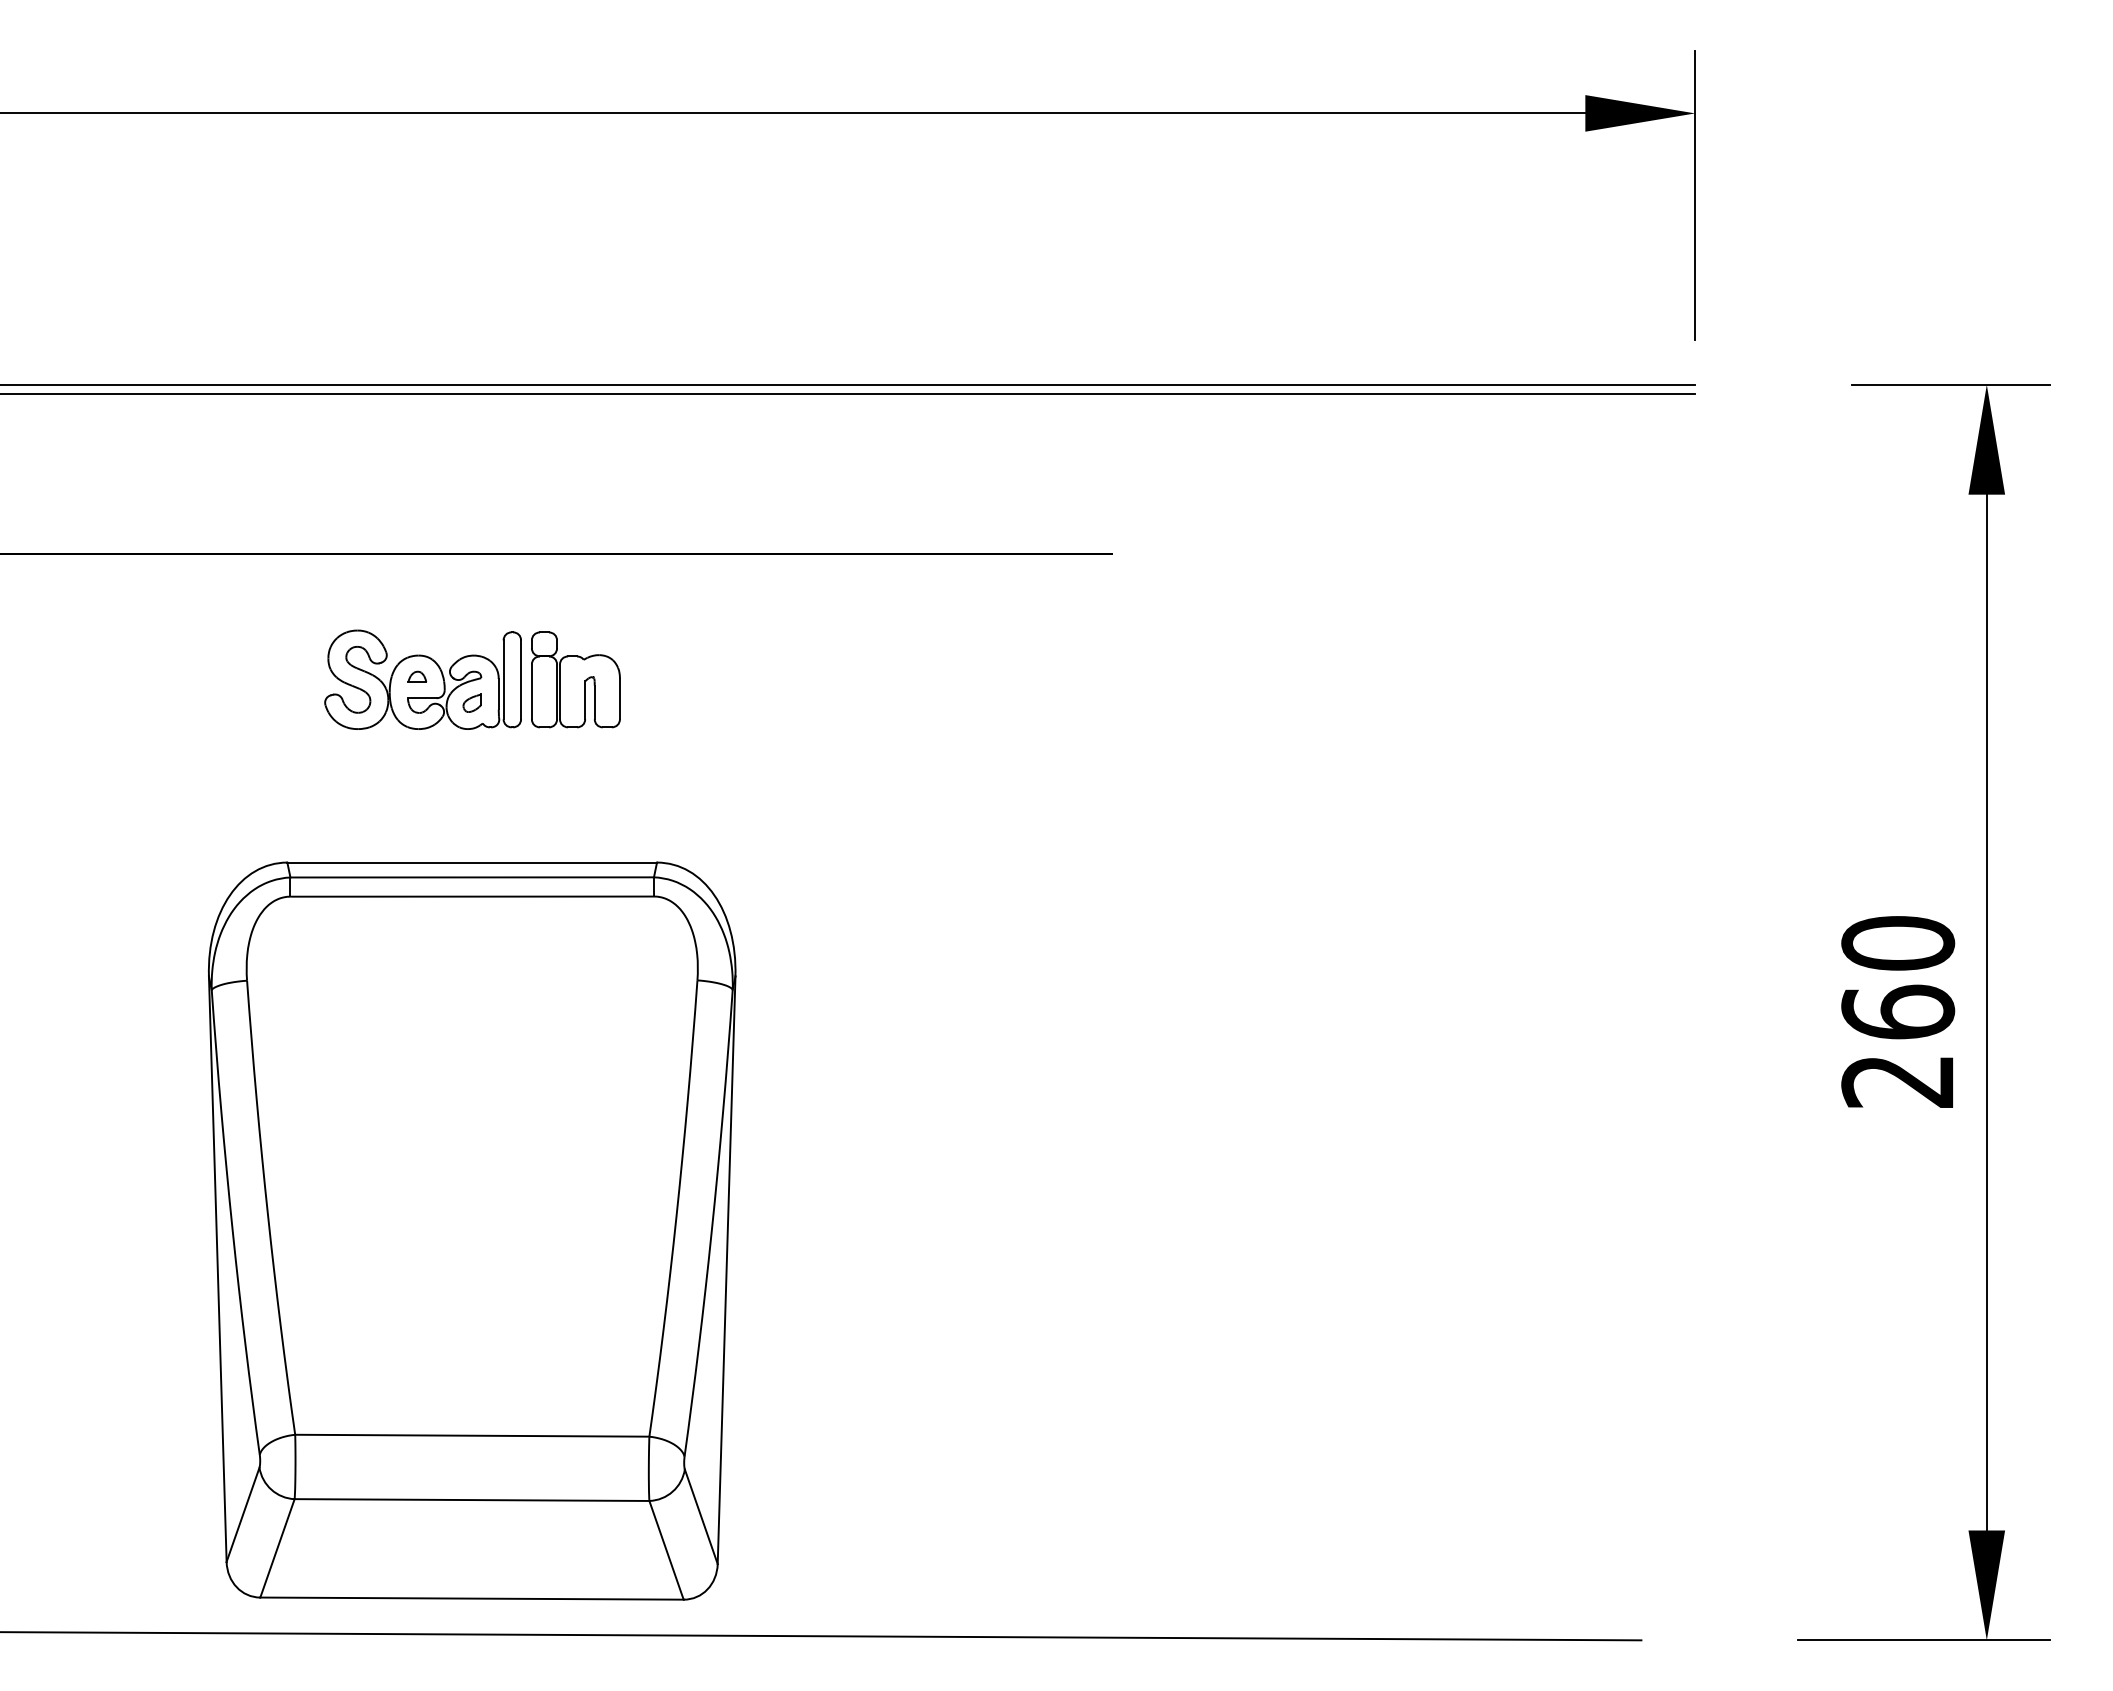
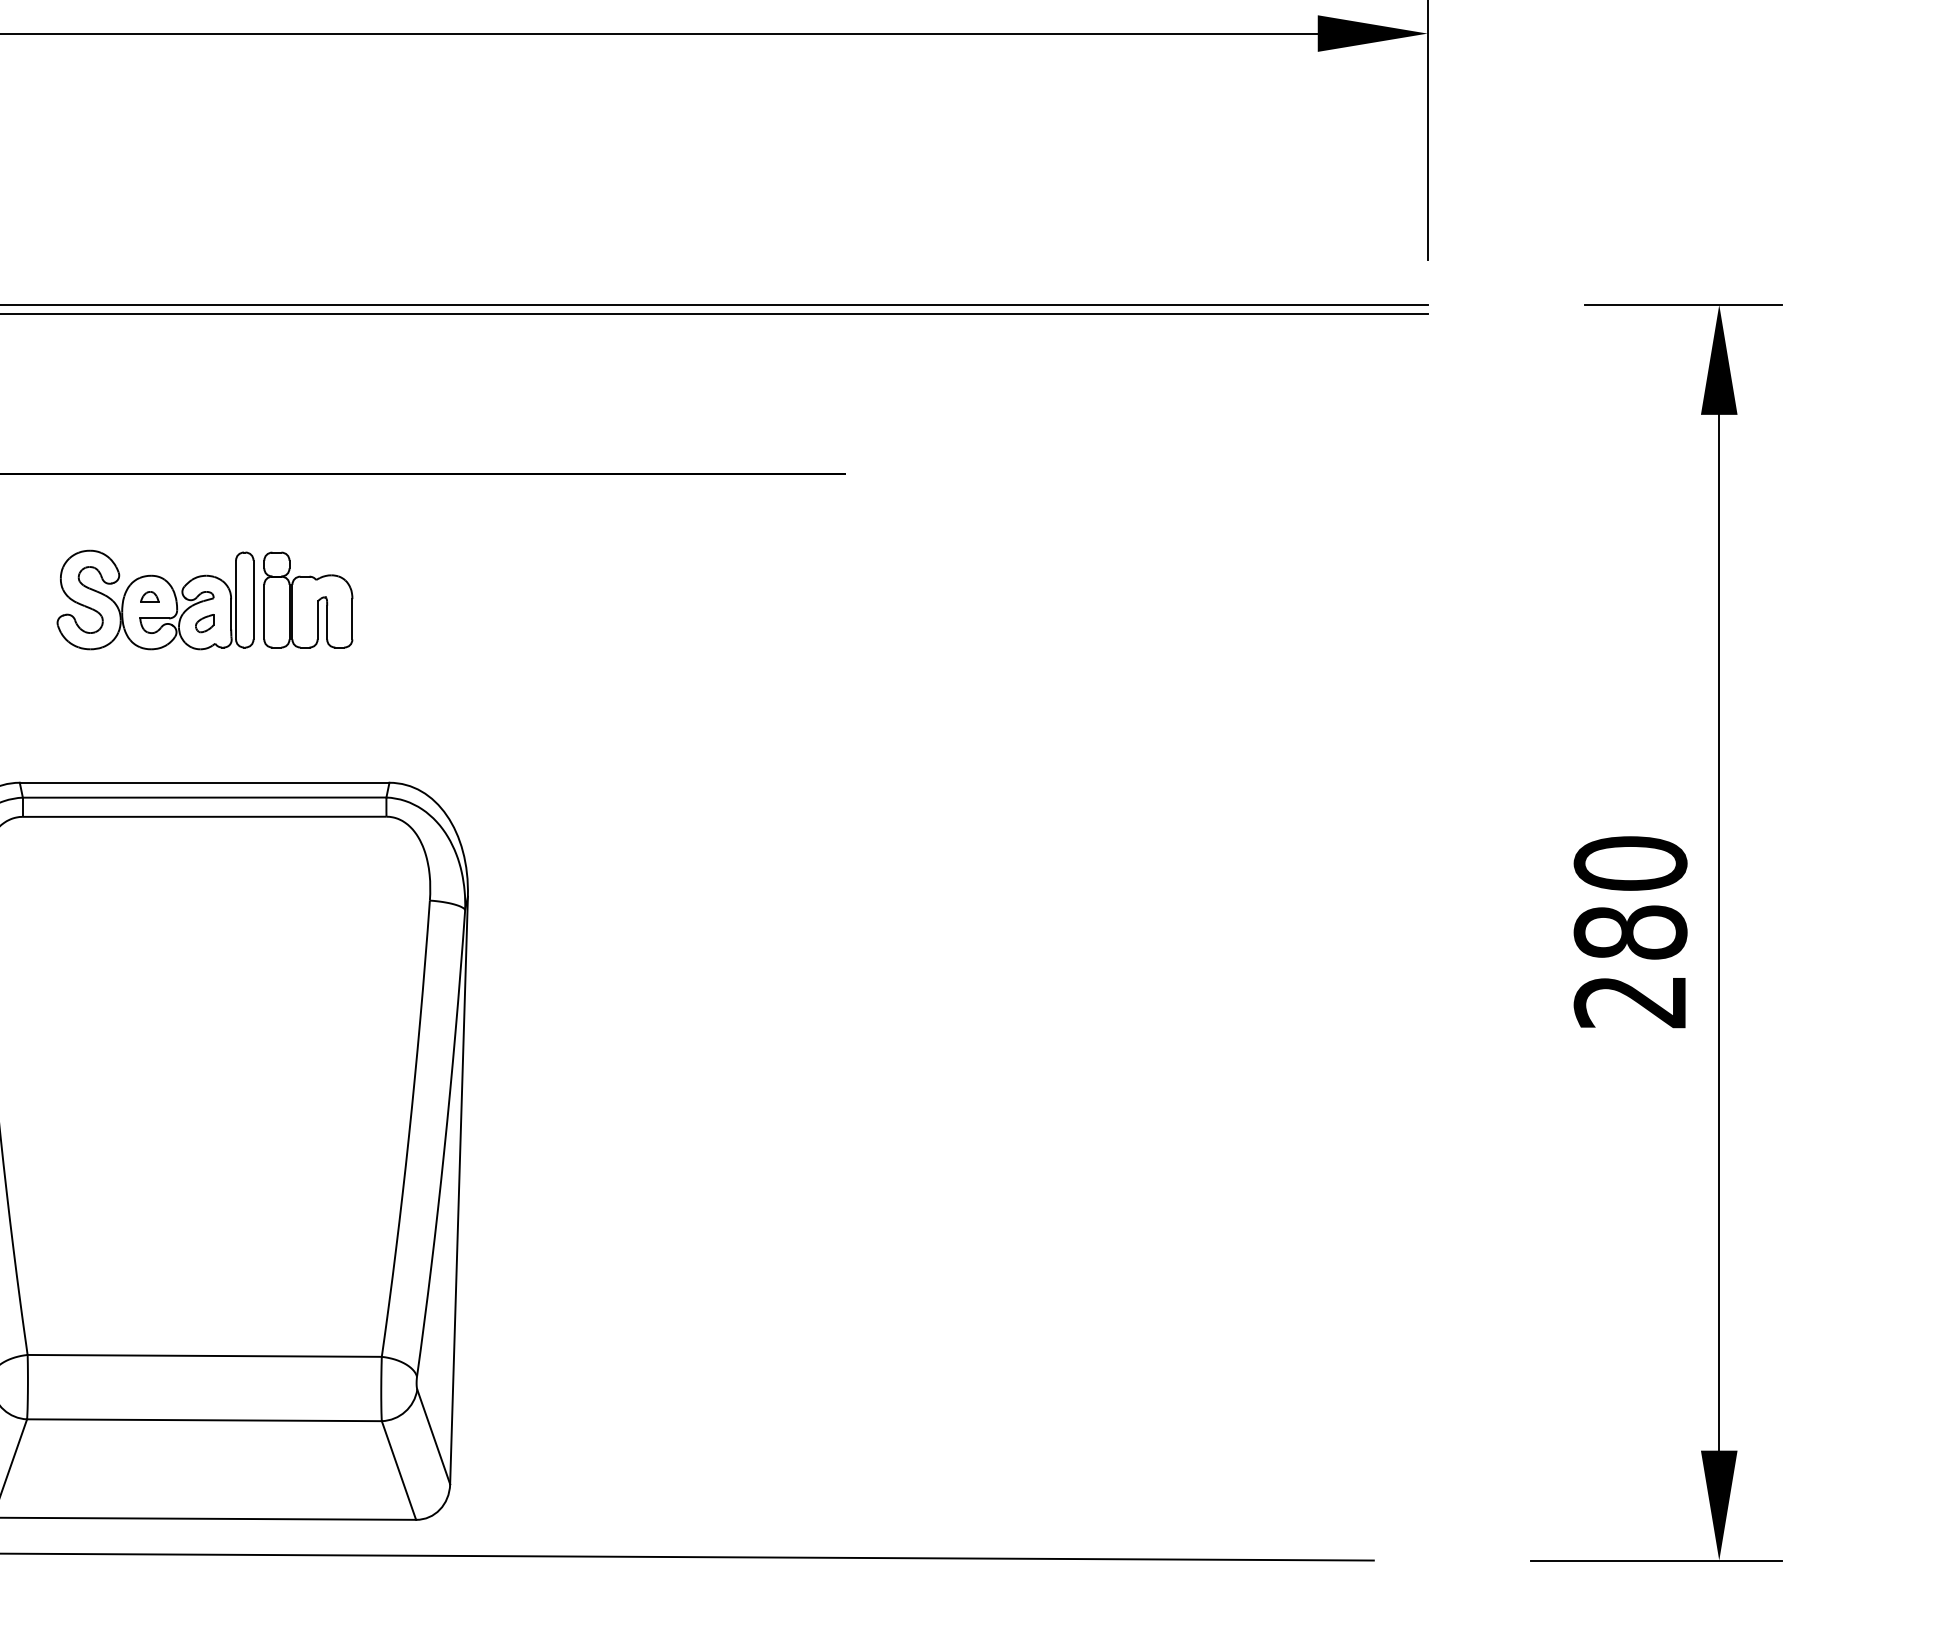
text: (1898, 1011) -> (1630, 931), 260 -> 280

